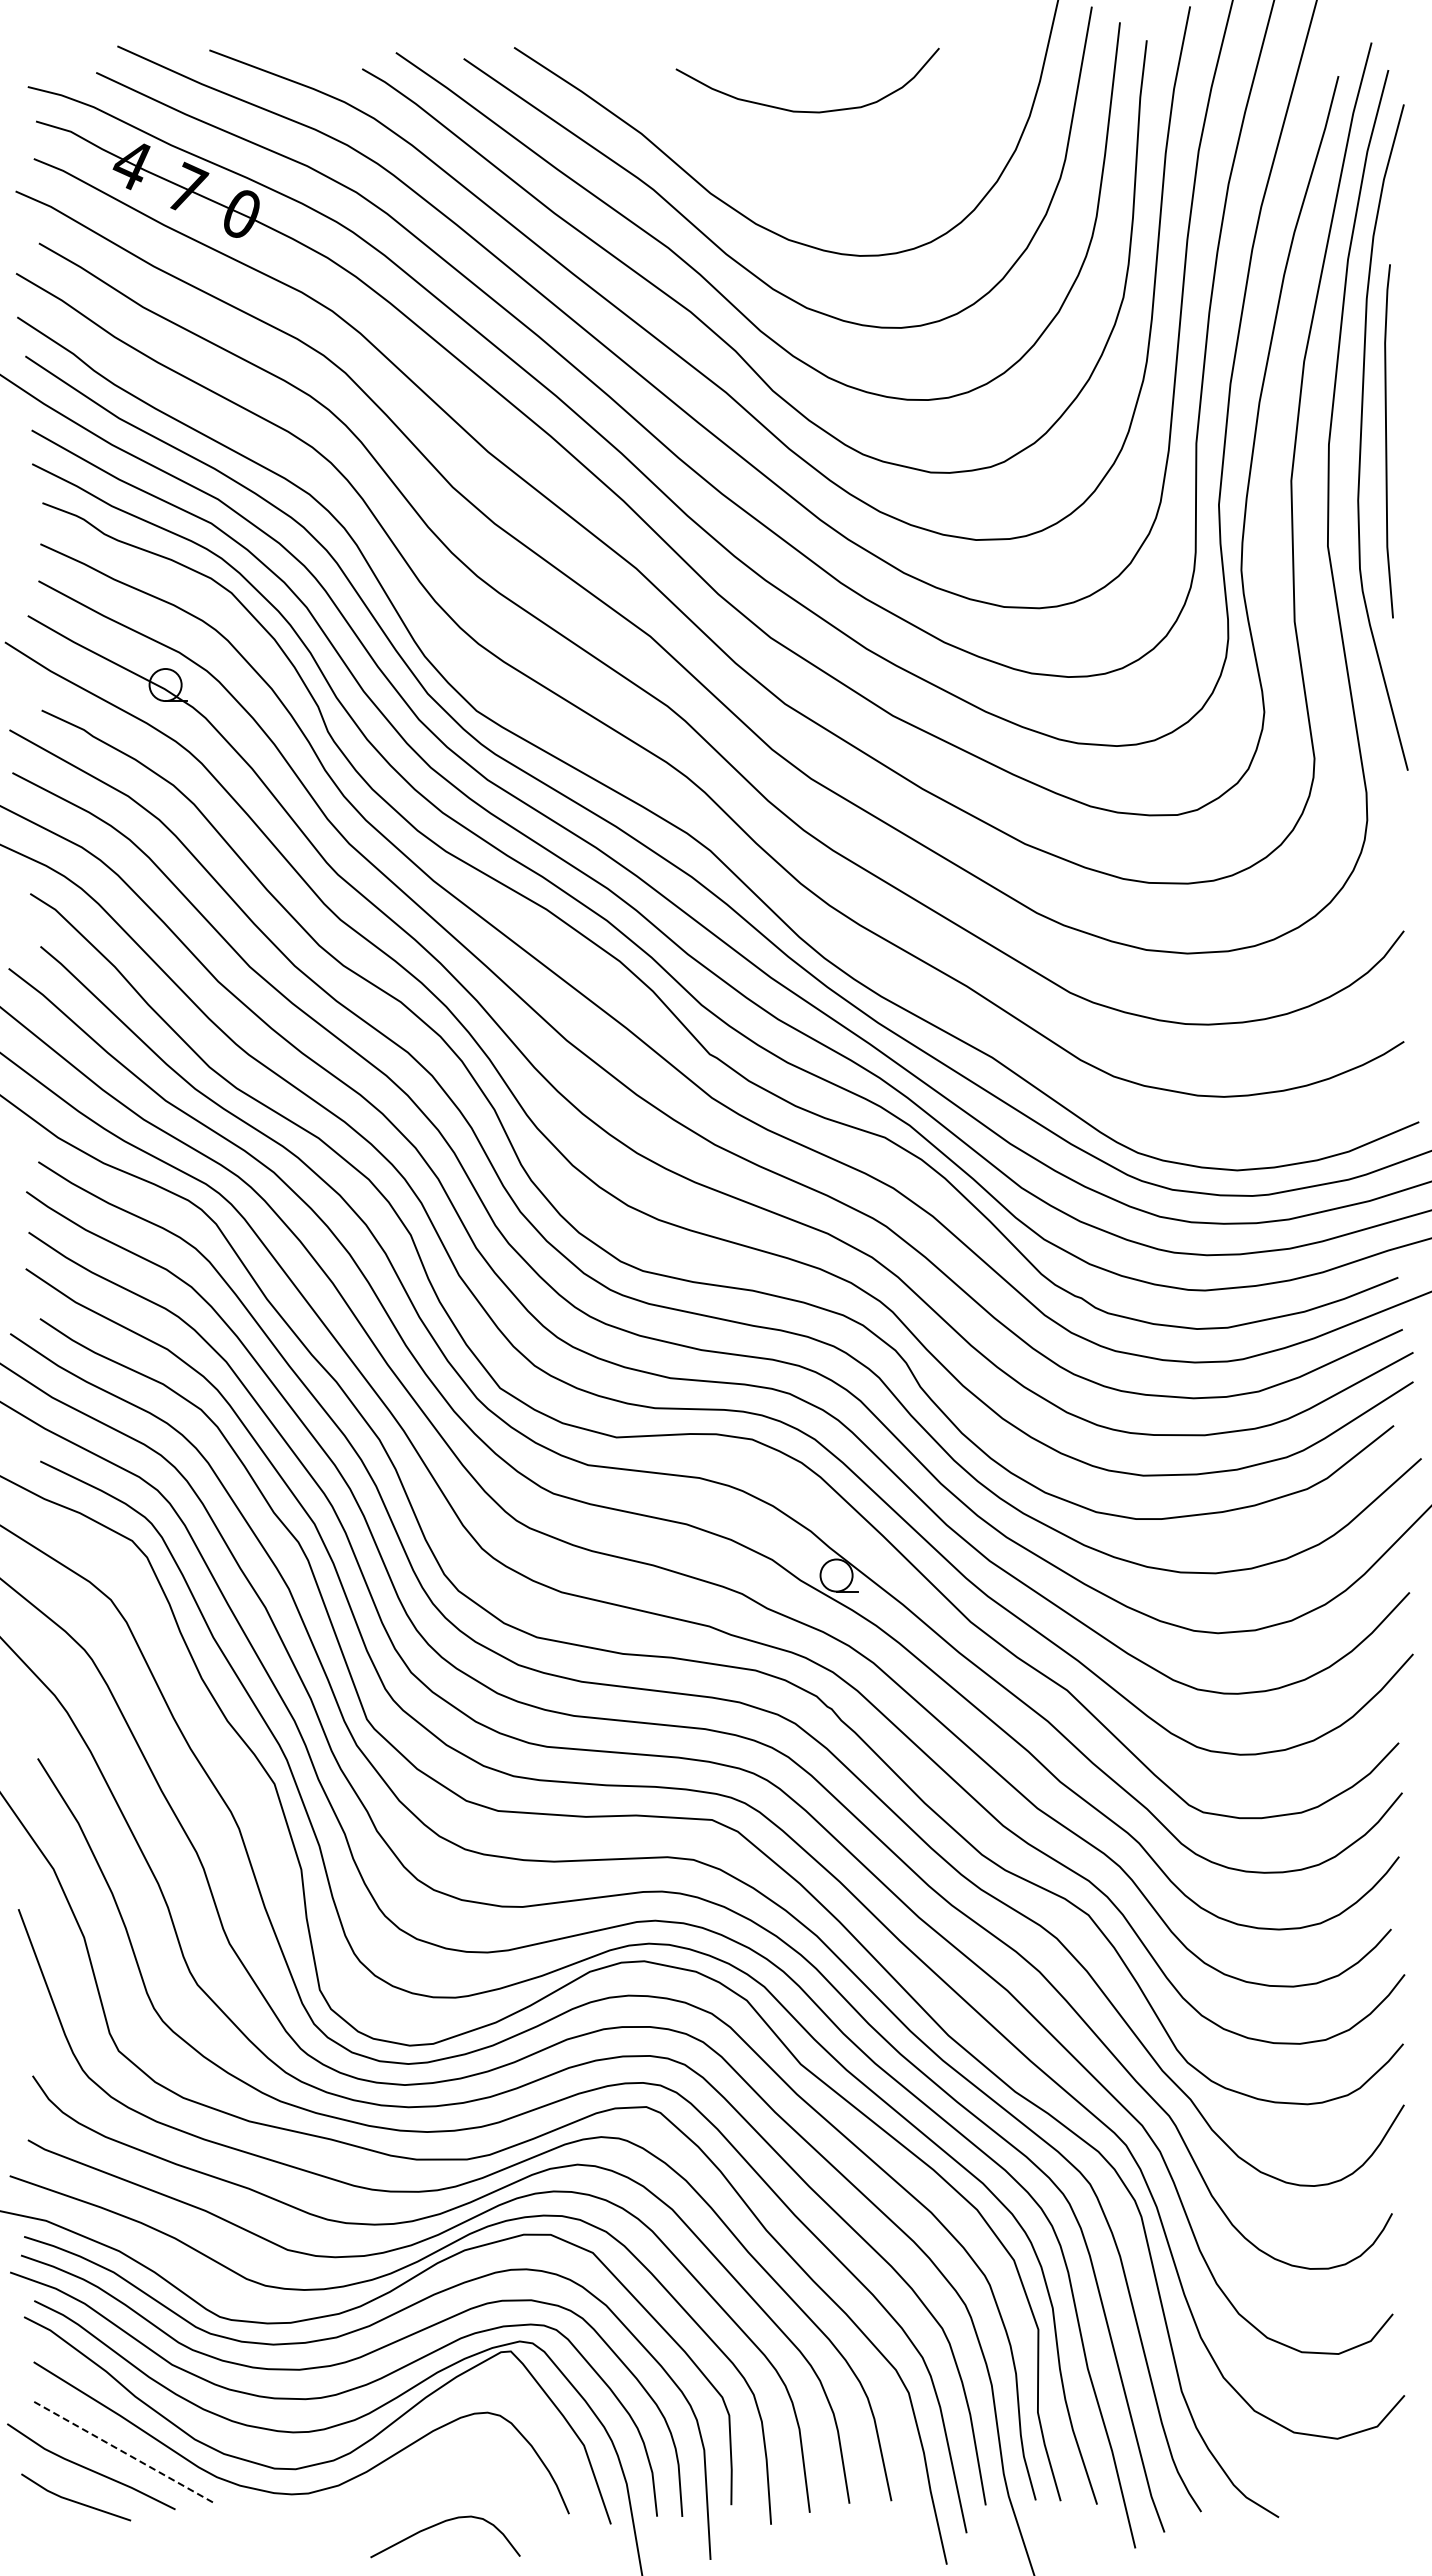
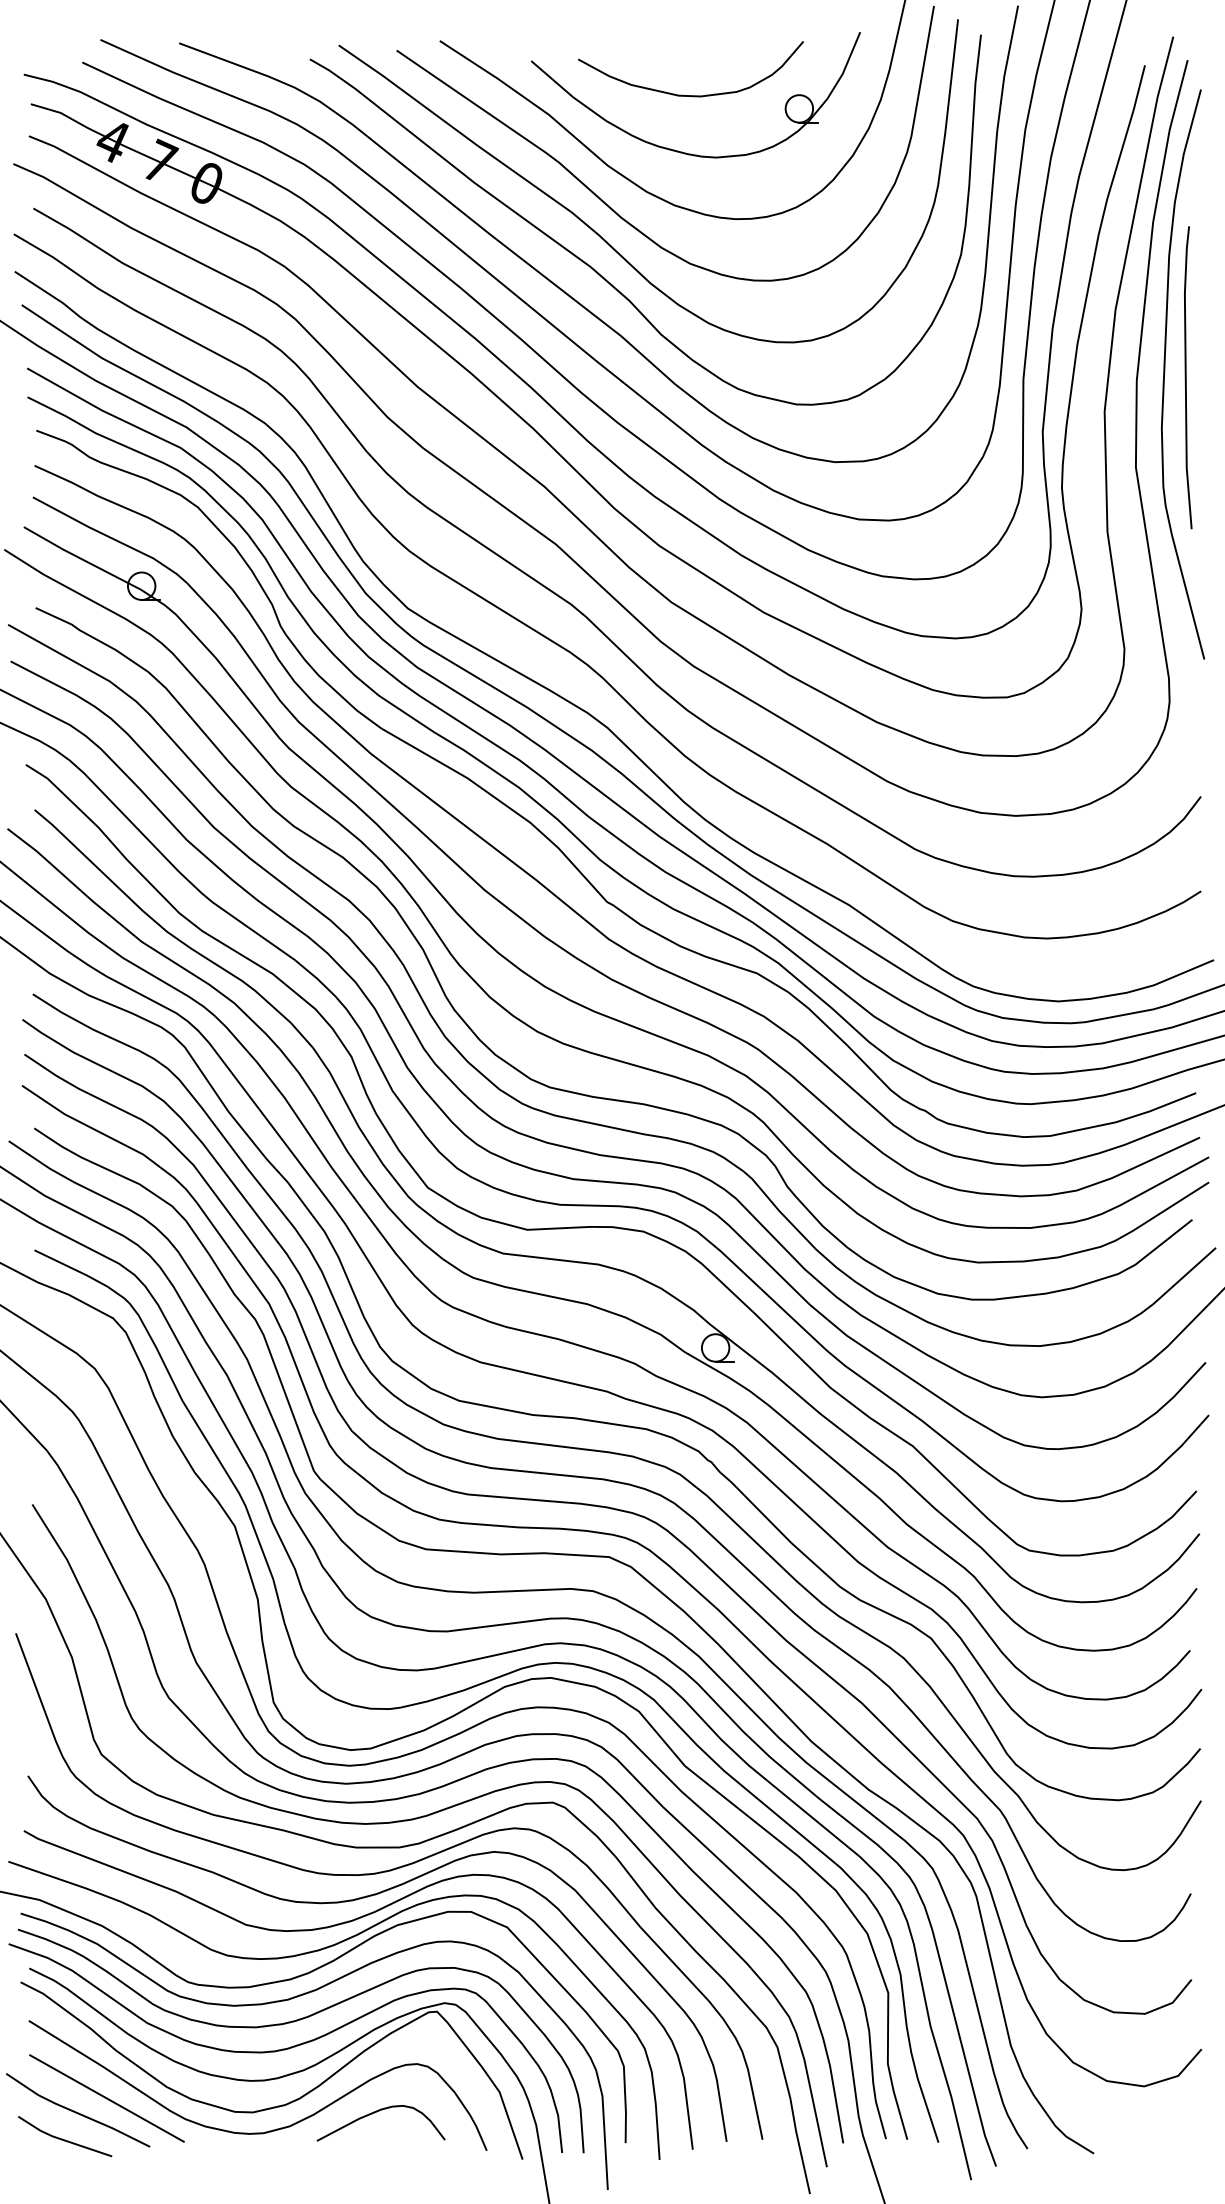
part: (795, 176) -> (680, 151), added
line: (125, 2453) -> (107, 2098), dashed -> solid
curve: (440, 2524) -> (376, 2112), moved

